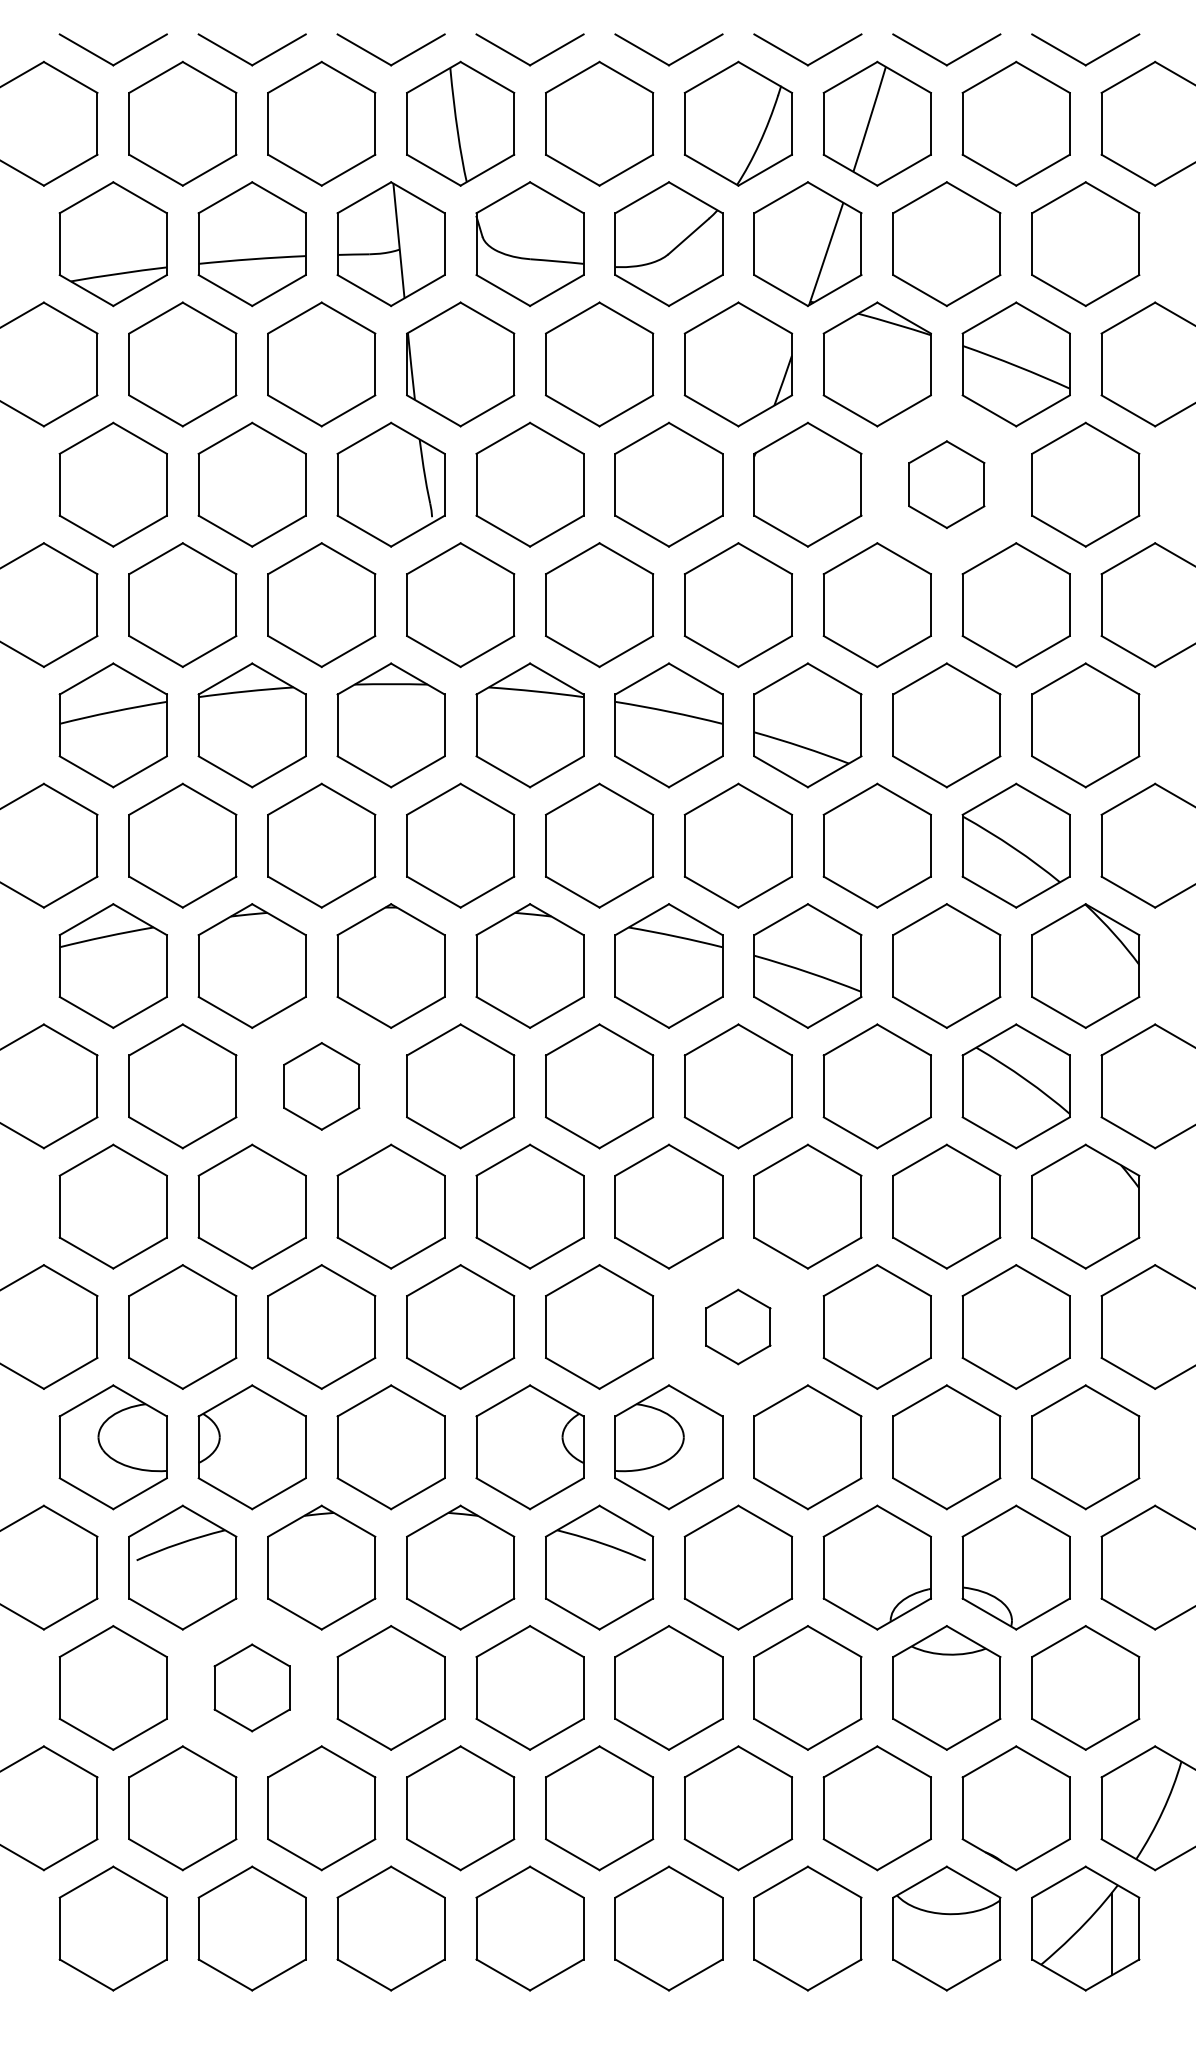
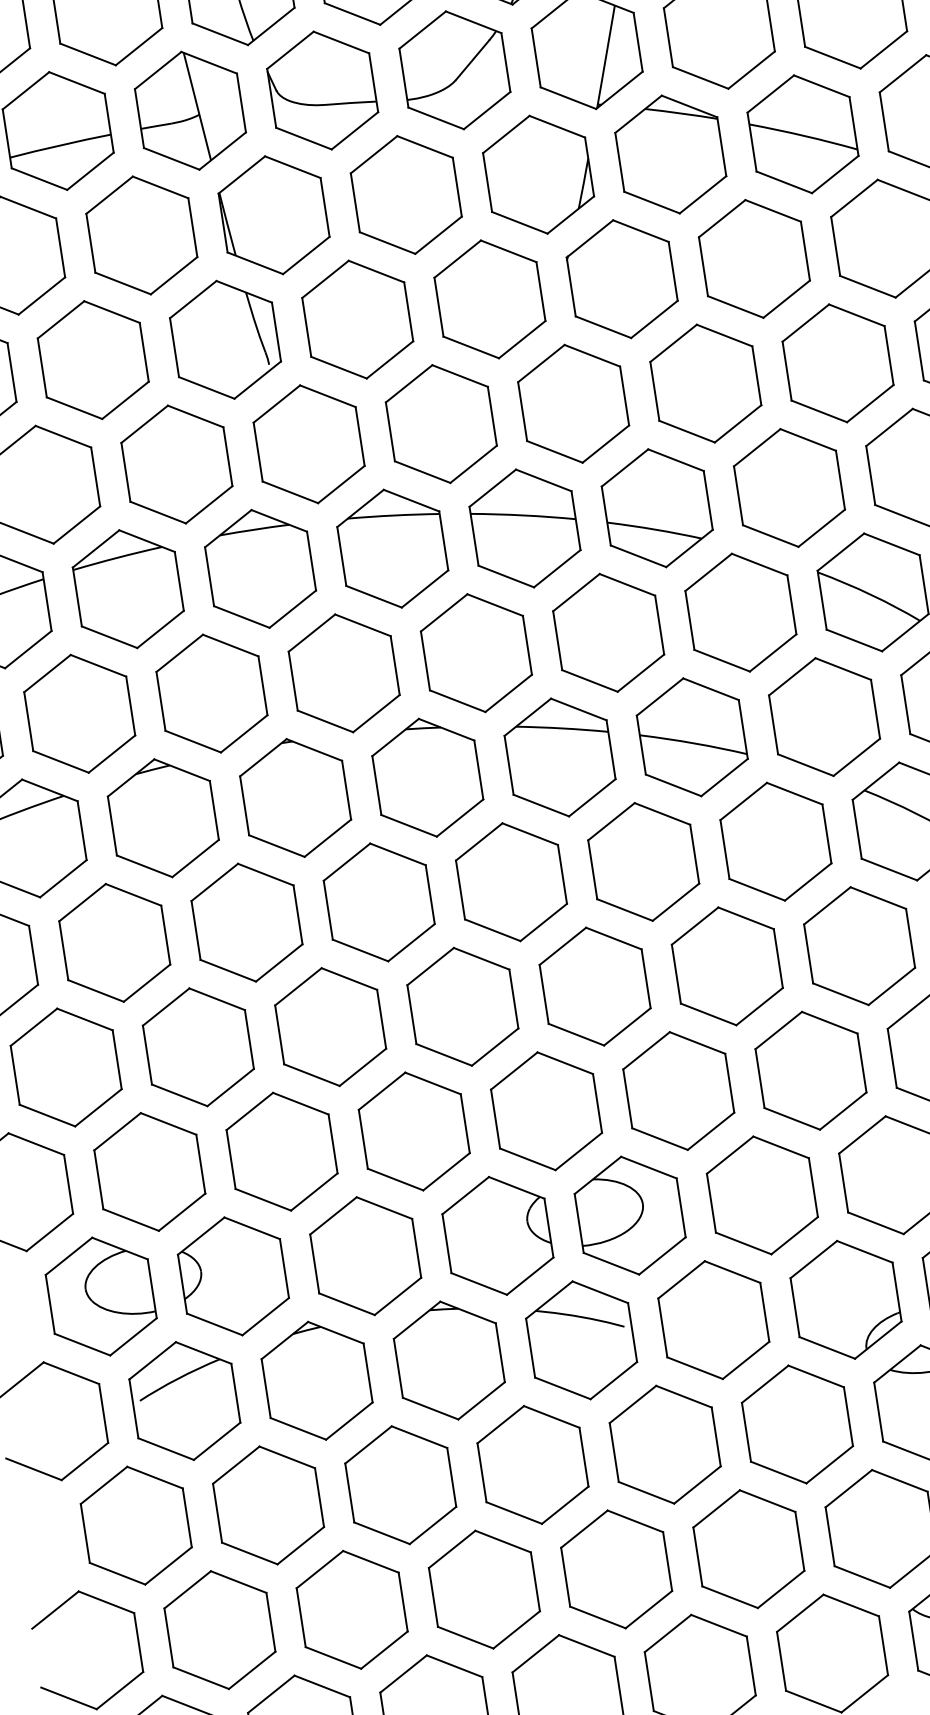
part: (946, 484) -> (754, 258), size x1.43
part: (321, 1086) -> (246, 922), size x1.43
part: (737, 1326) -> (677, 1090), size x1.67
part: (251, 1687) -> (267, 1505), size x1.43

